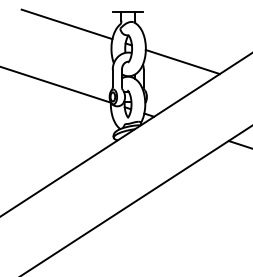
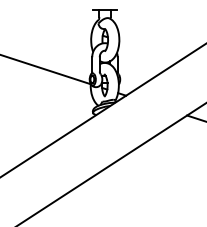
line: (66, 24) -> (54, 20), removed
line: (182, 61) -> (149, 50), removed

